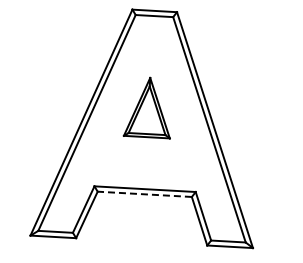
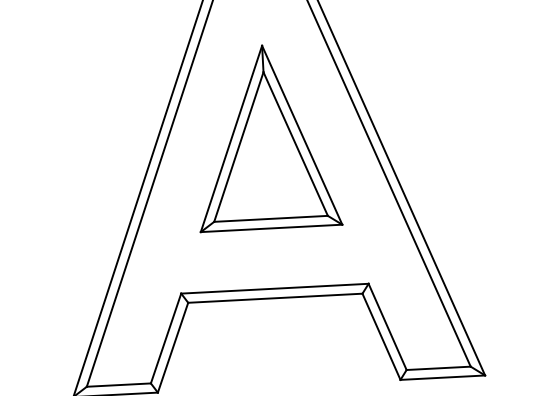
part: (146, 107) -> (261, 138), size x1.67
line: (144, 194) -> (274, 298), dashed -> solid

